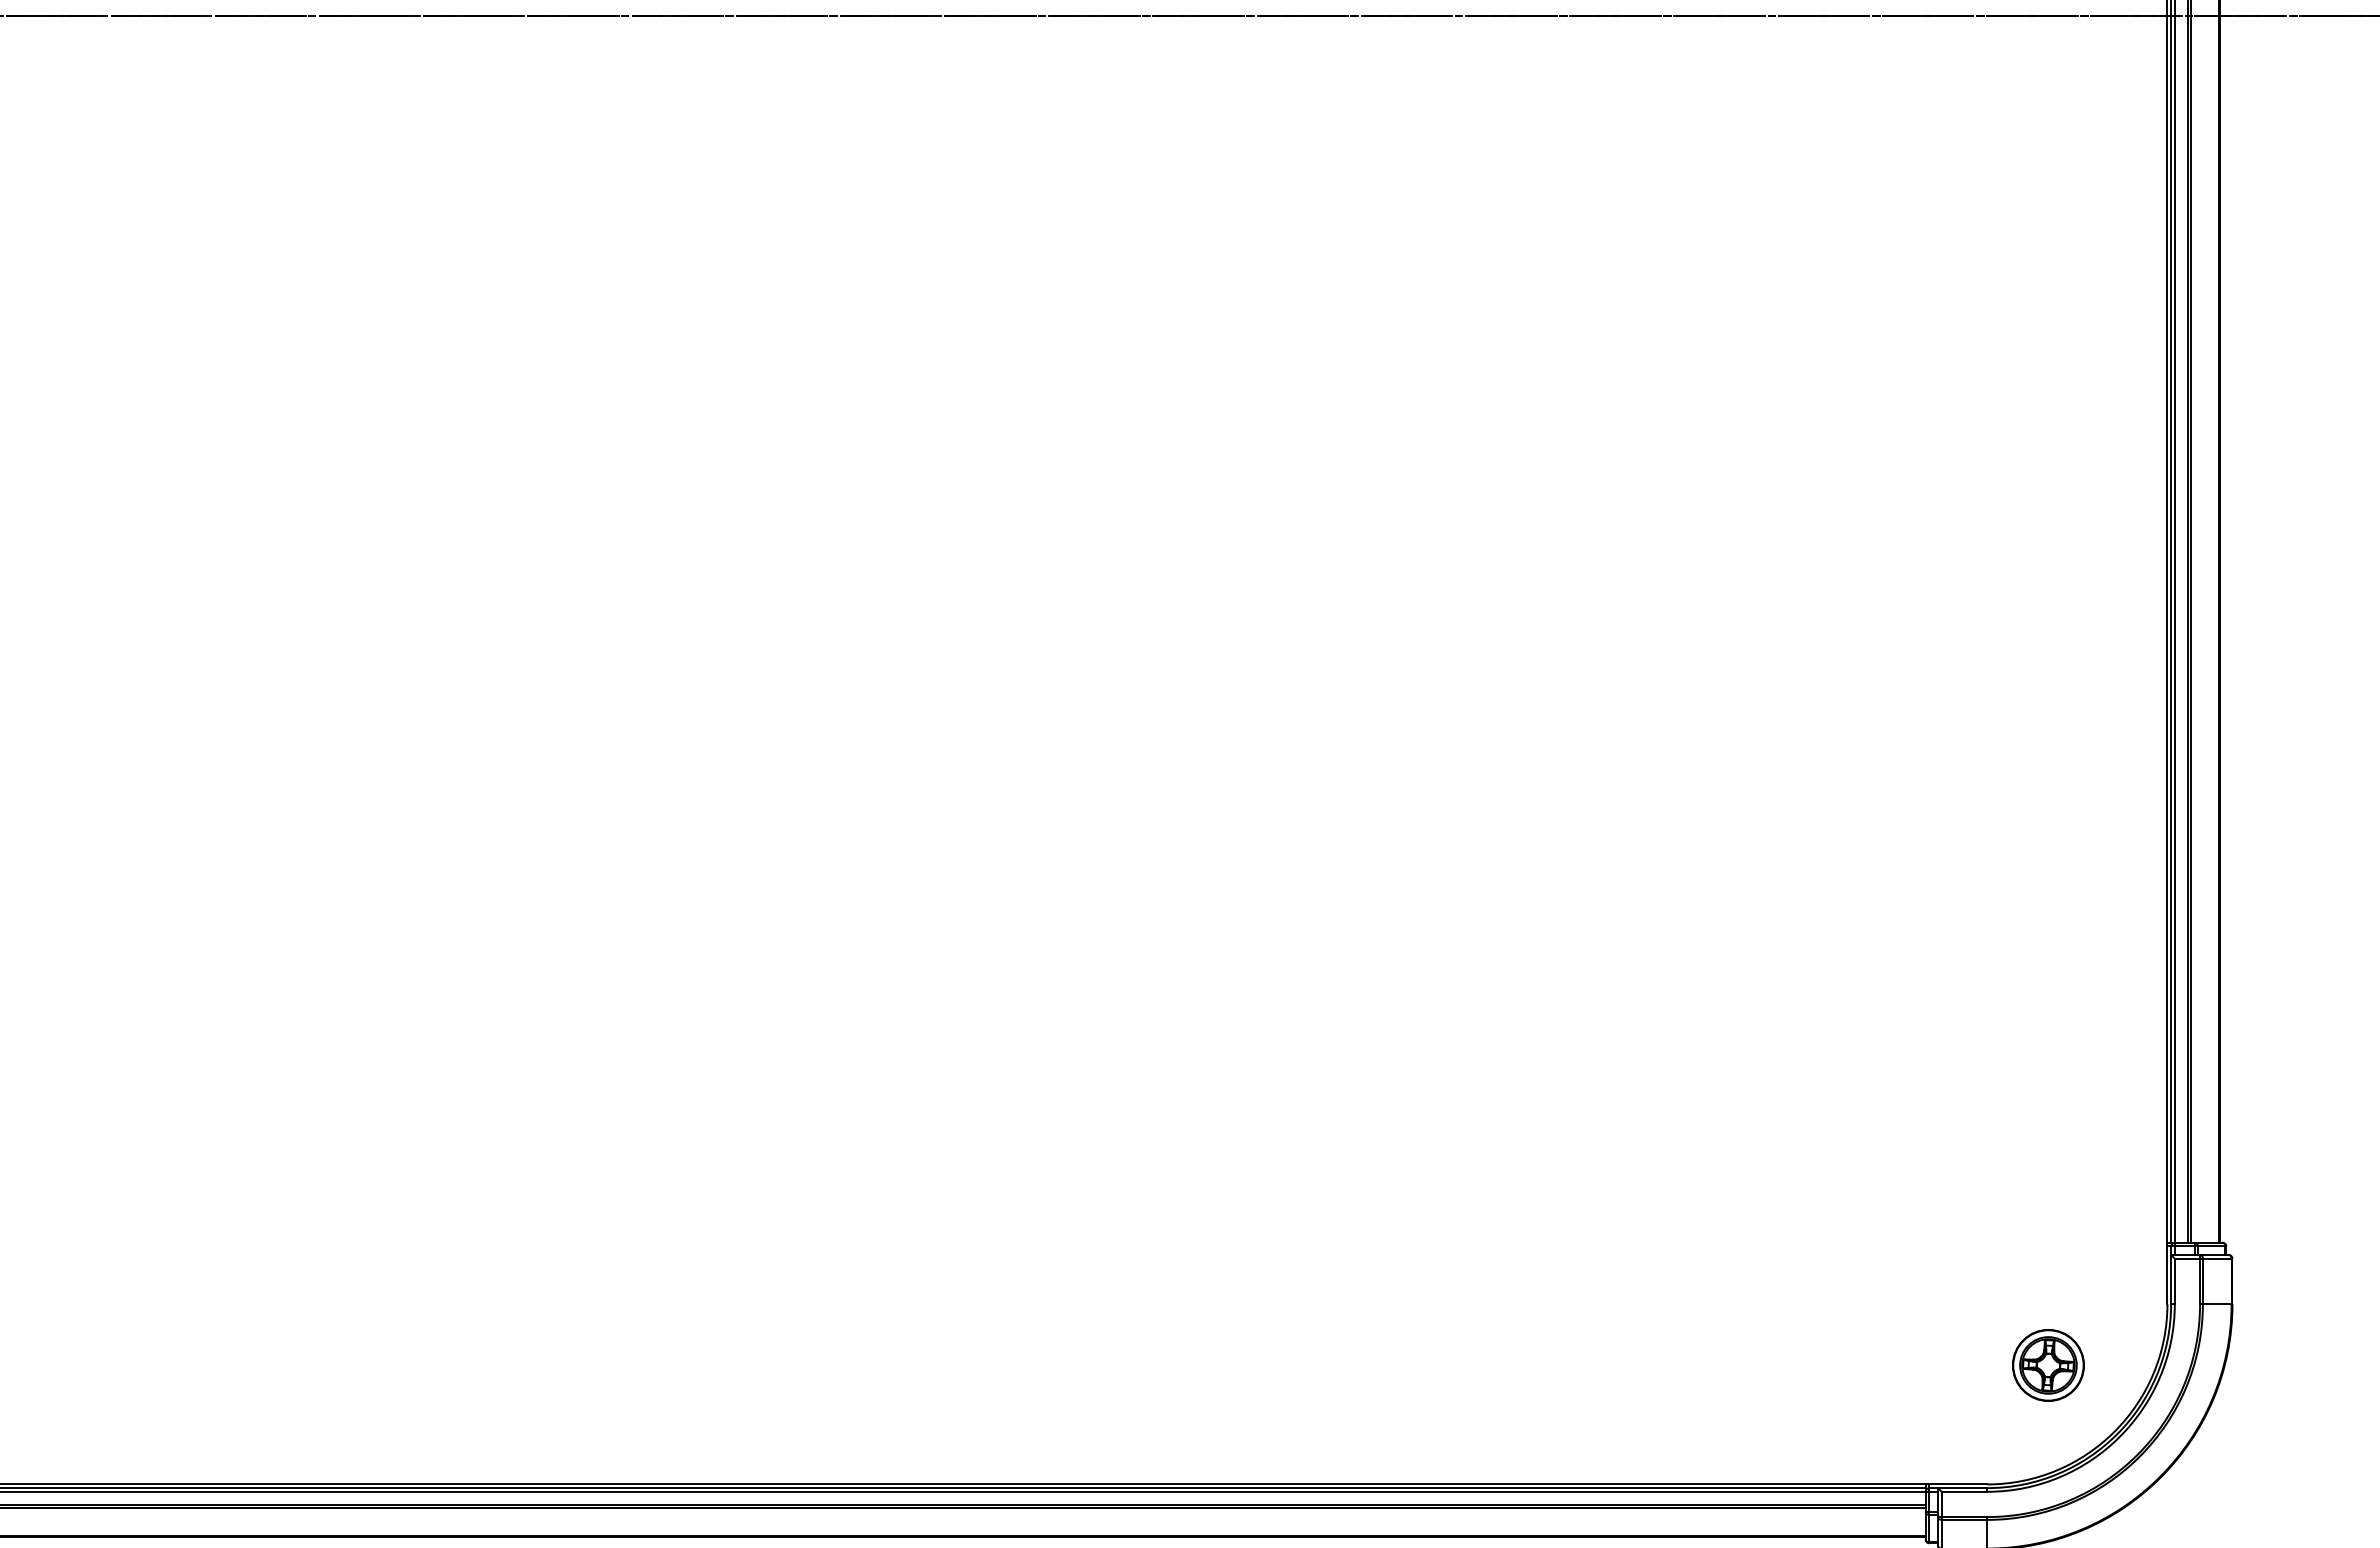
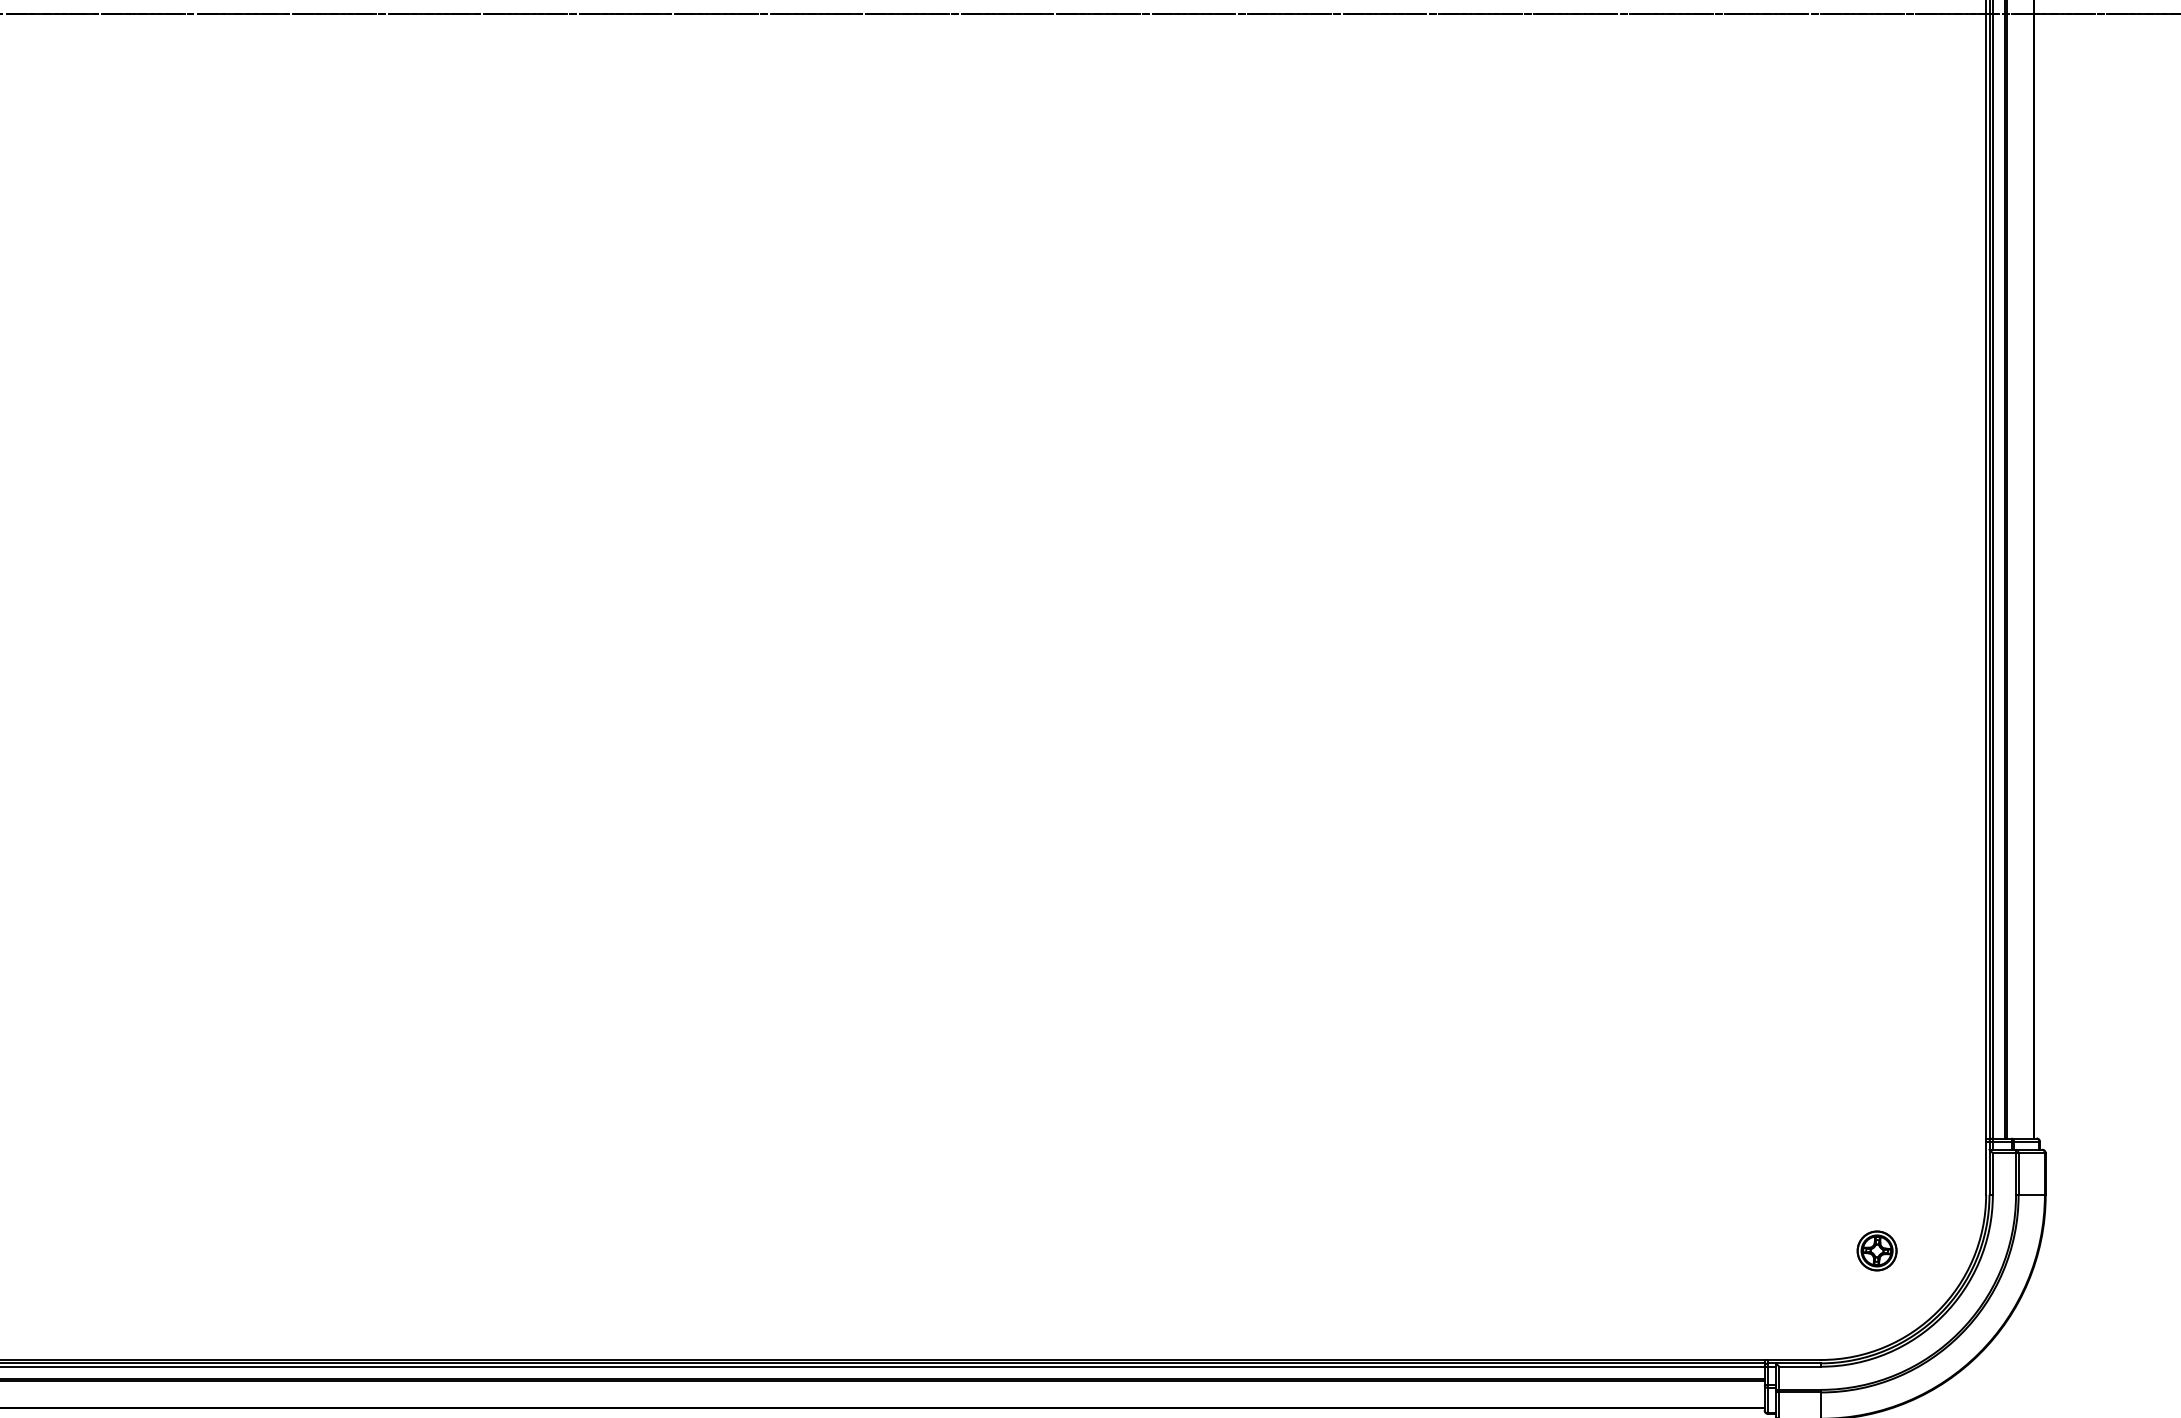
part: (2048, 1365) -> (1877, 1250), size x0.6

